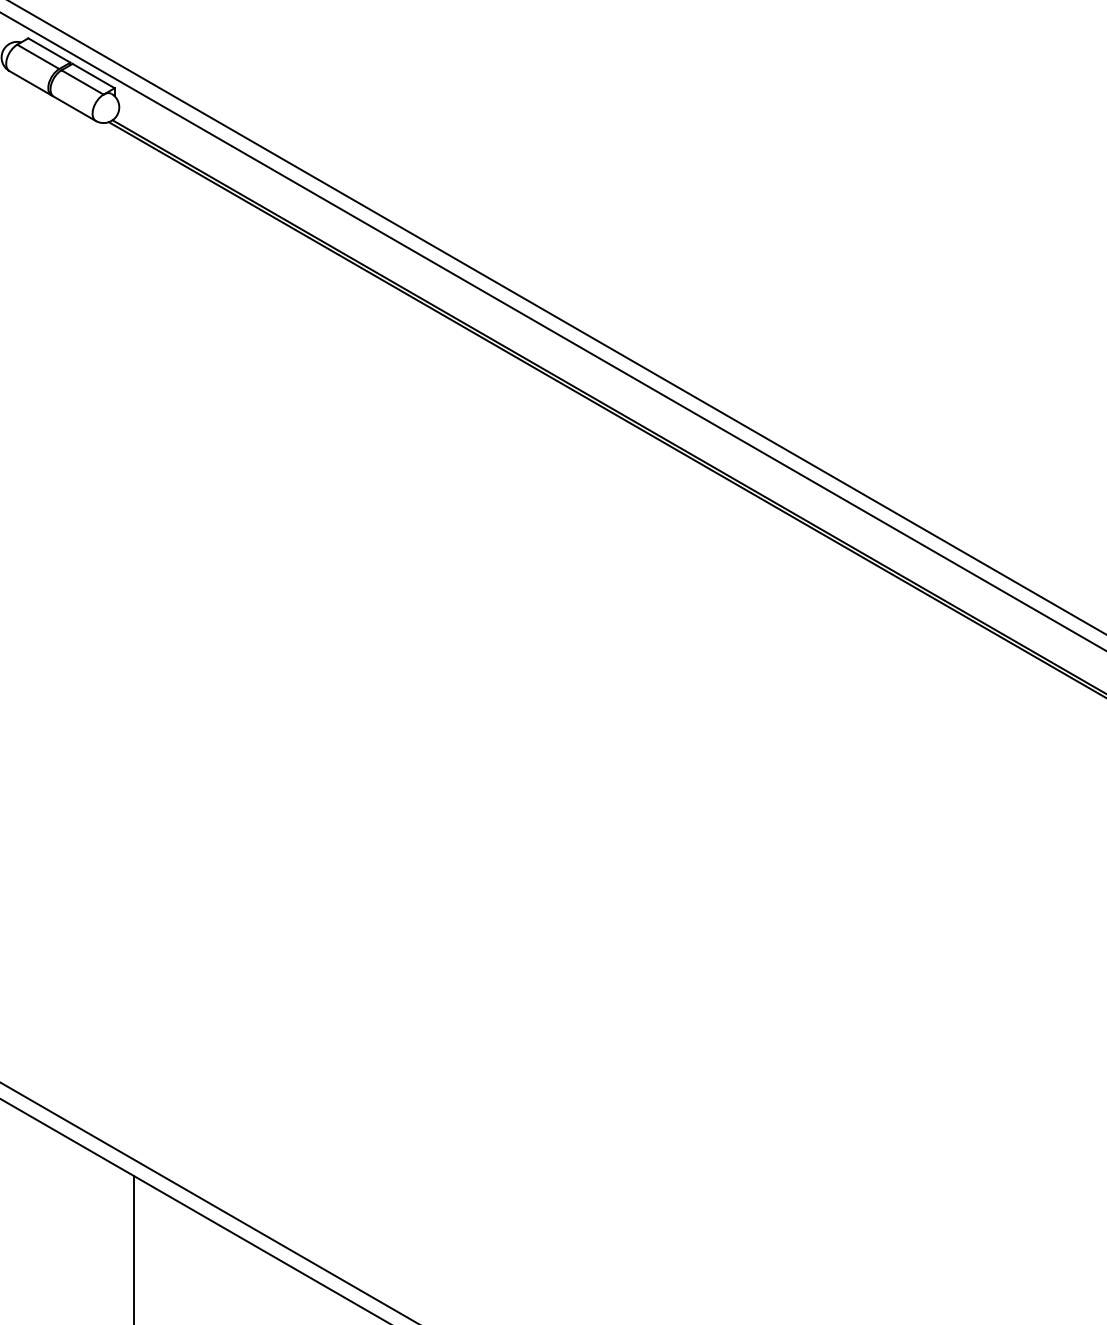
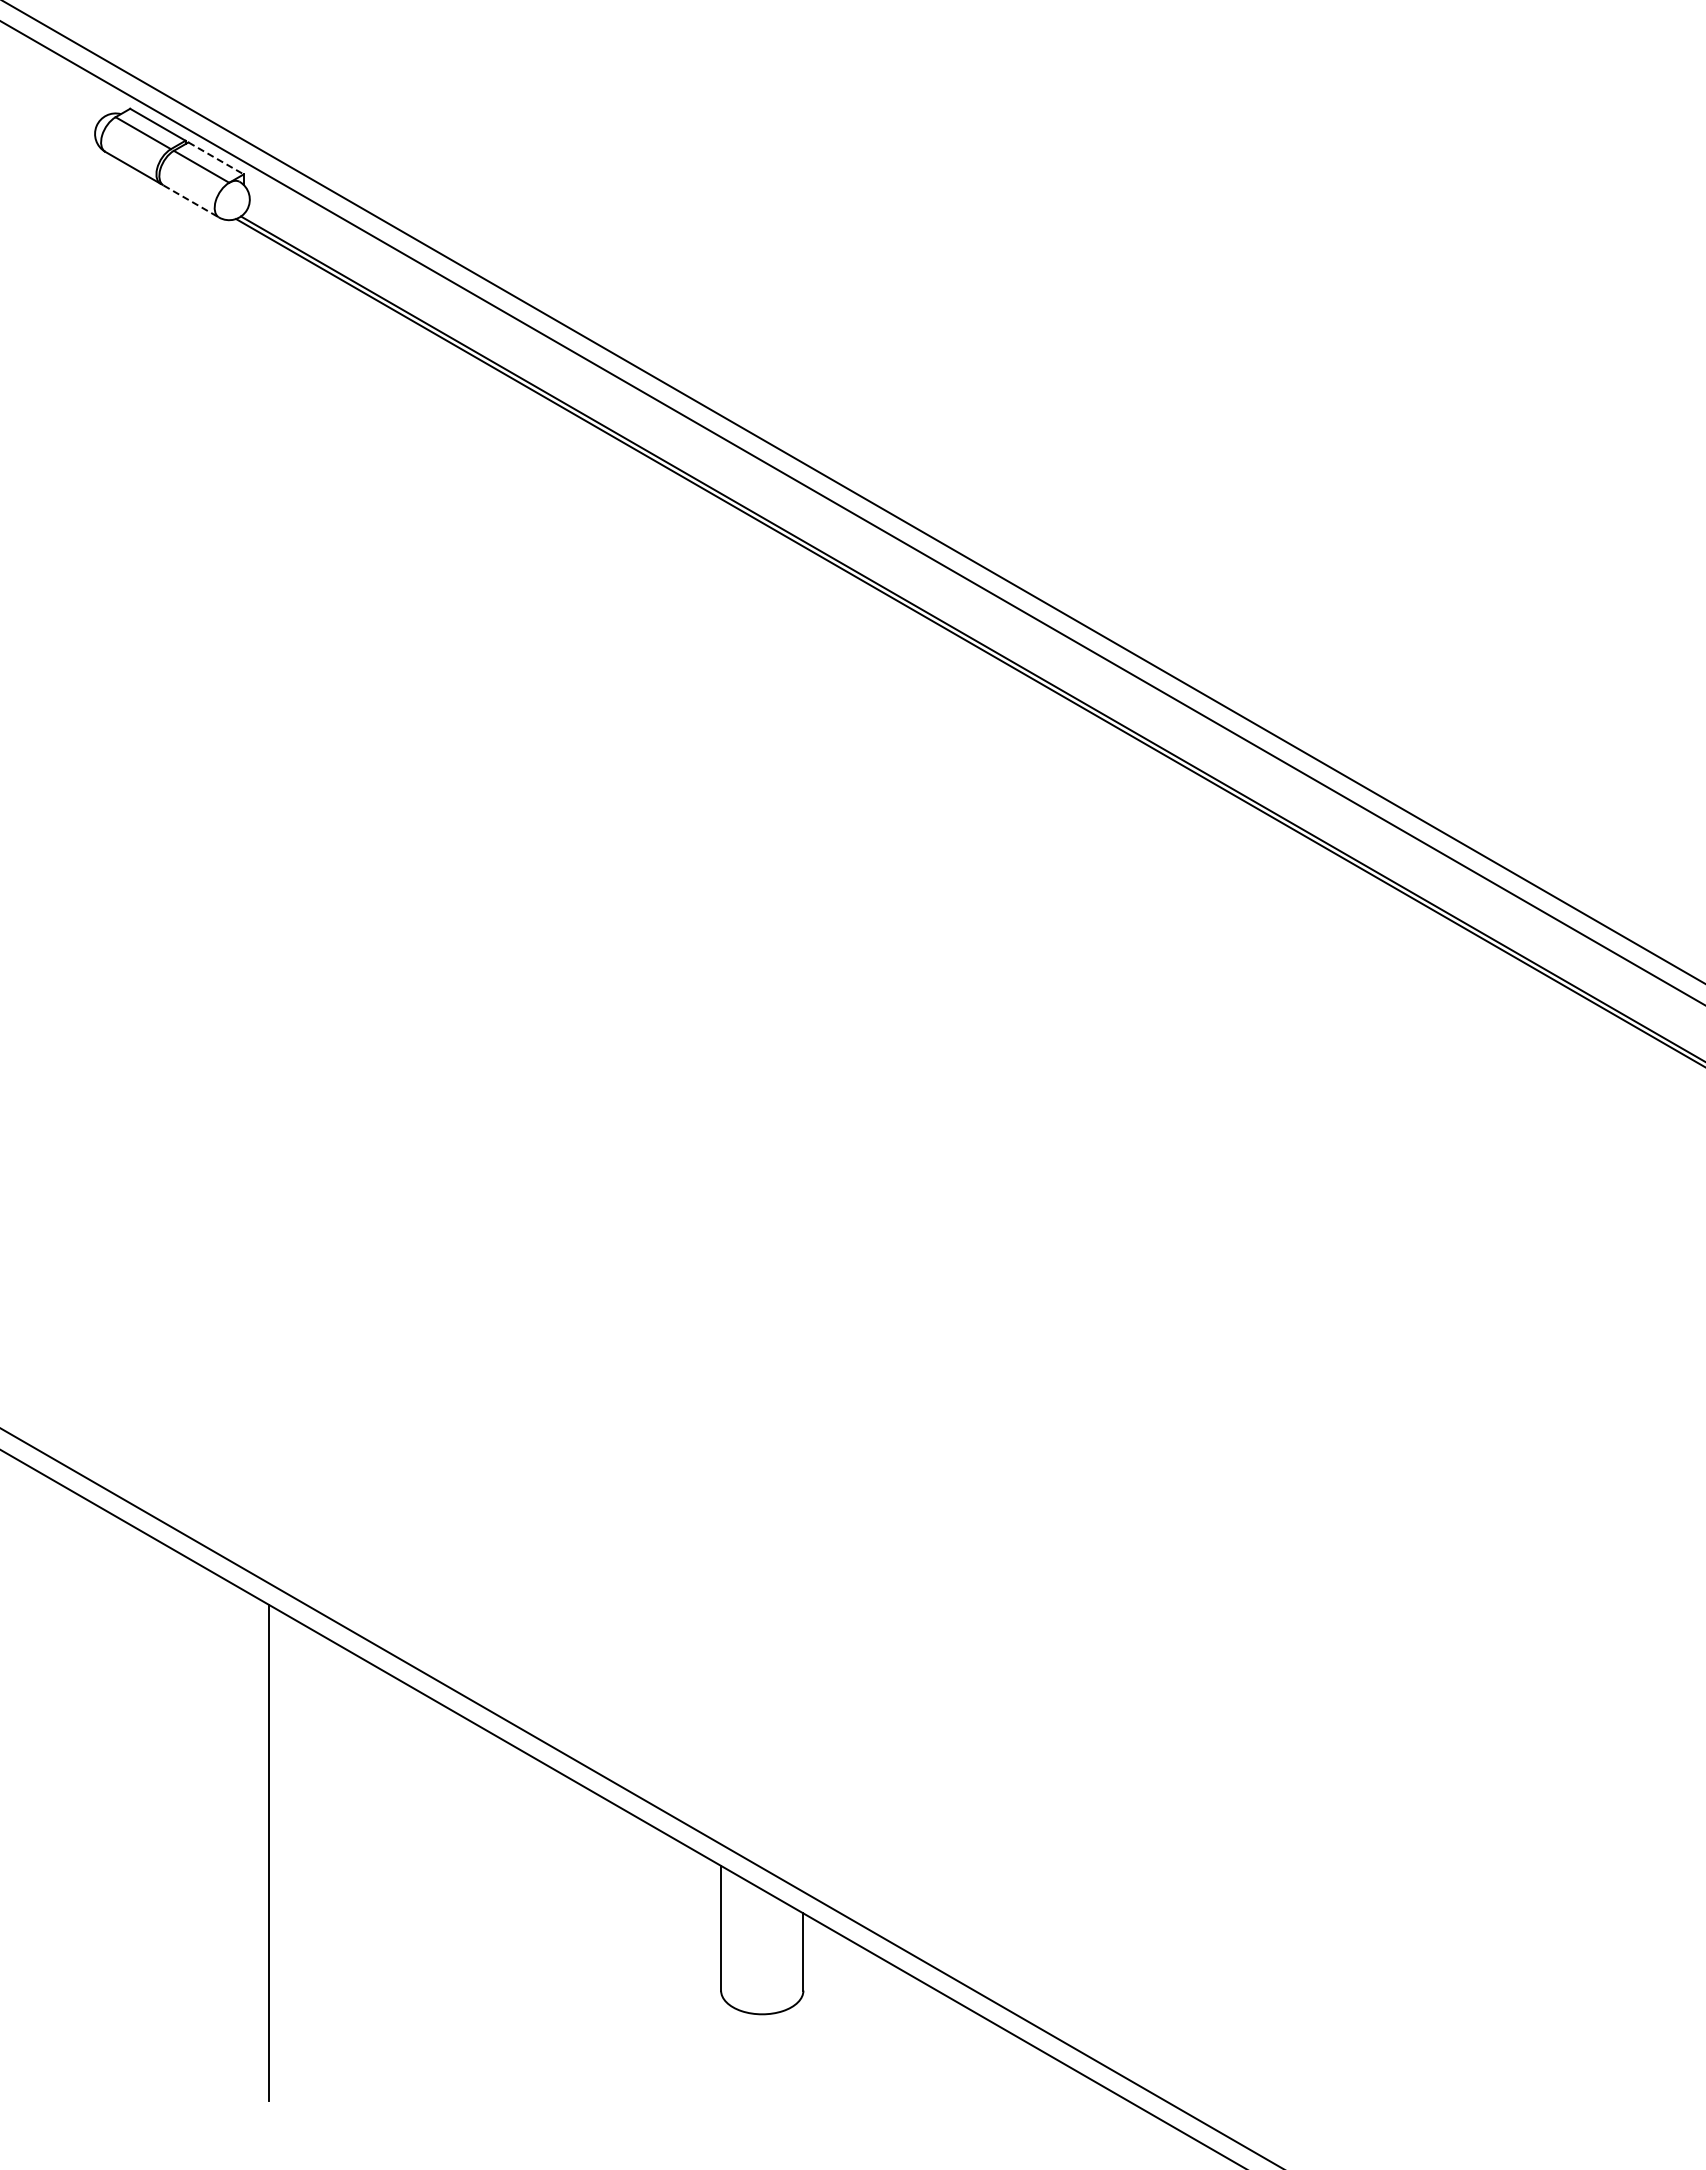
line: (93, 76) -> (216, 158), solid -> dashed
line: (74, 108) -> (191, 201), solid -> dashed

